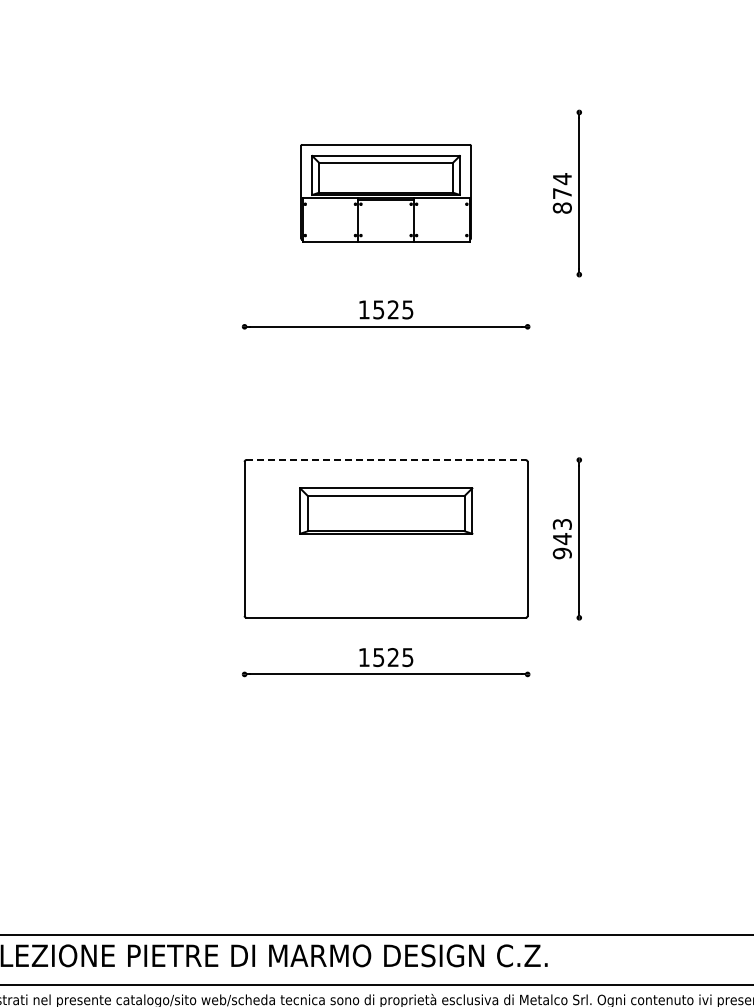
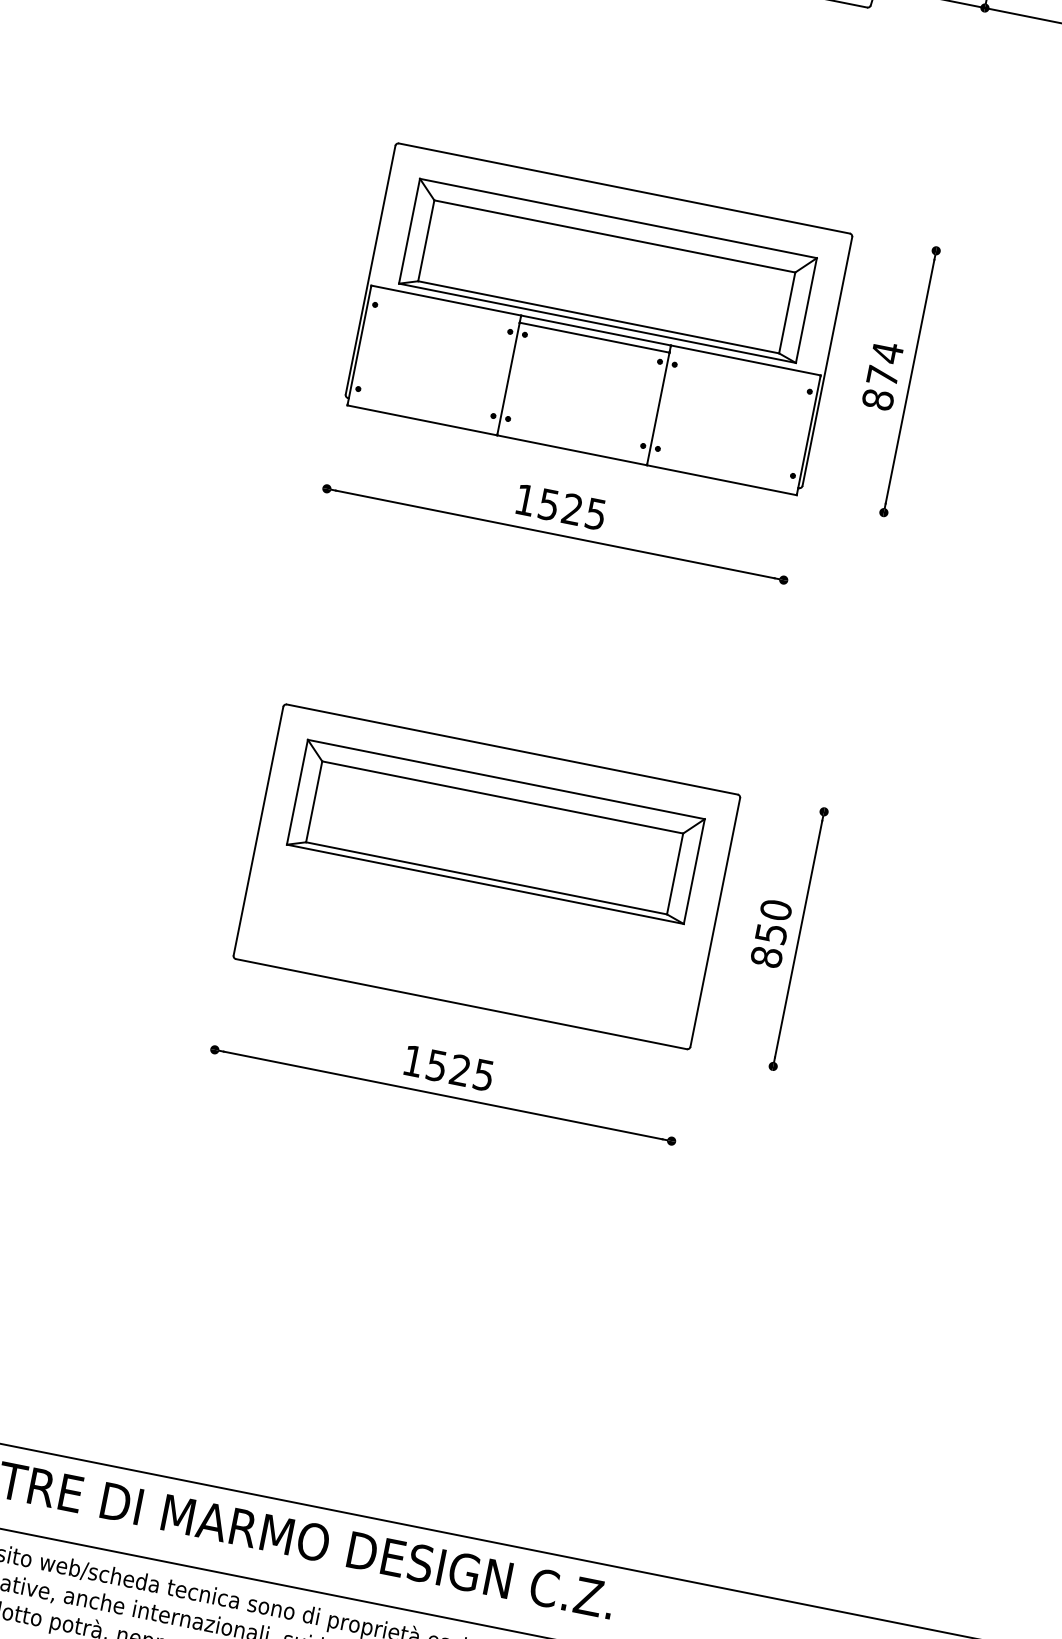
part: (385, 193) -> (597, 319), size x1.67
line: (386, 460) -> (512, 750), dashed -> solid
part: (386, 510) -> (496, 831), size x1.43
text: (561, 538) -> (770, 932), 943 -> 850

